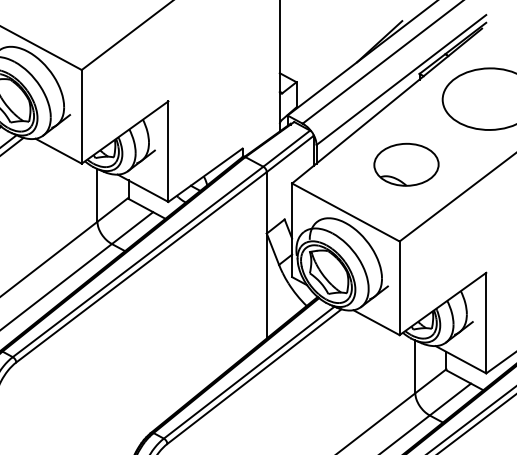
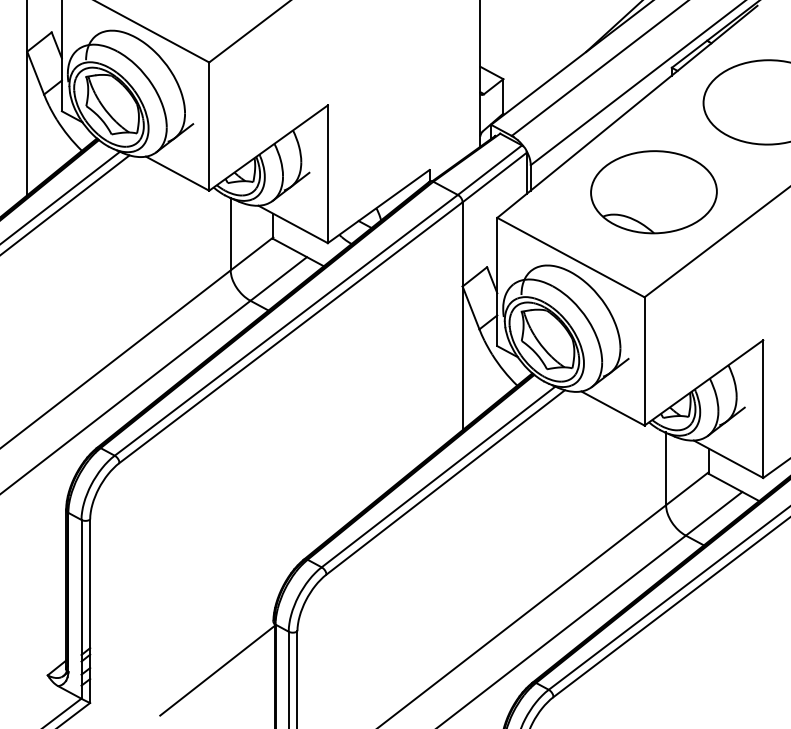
part: (406, 164) -> (653, 192), size x1.43

